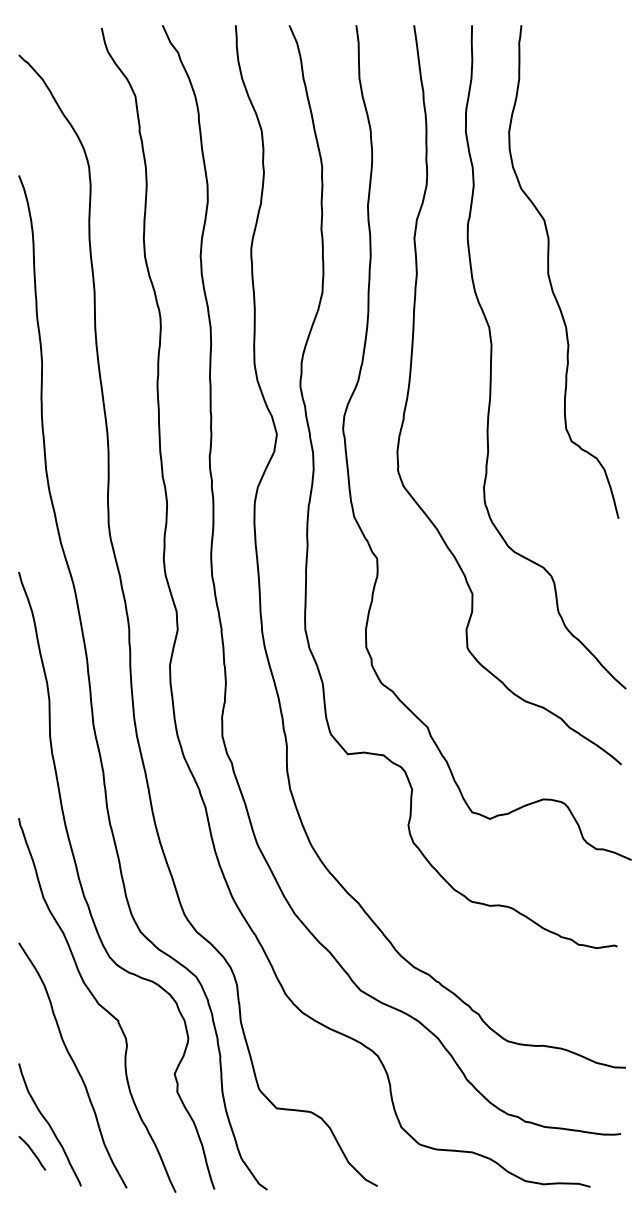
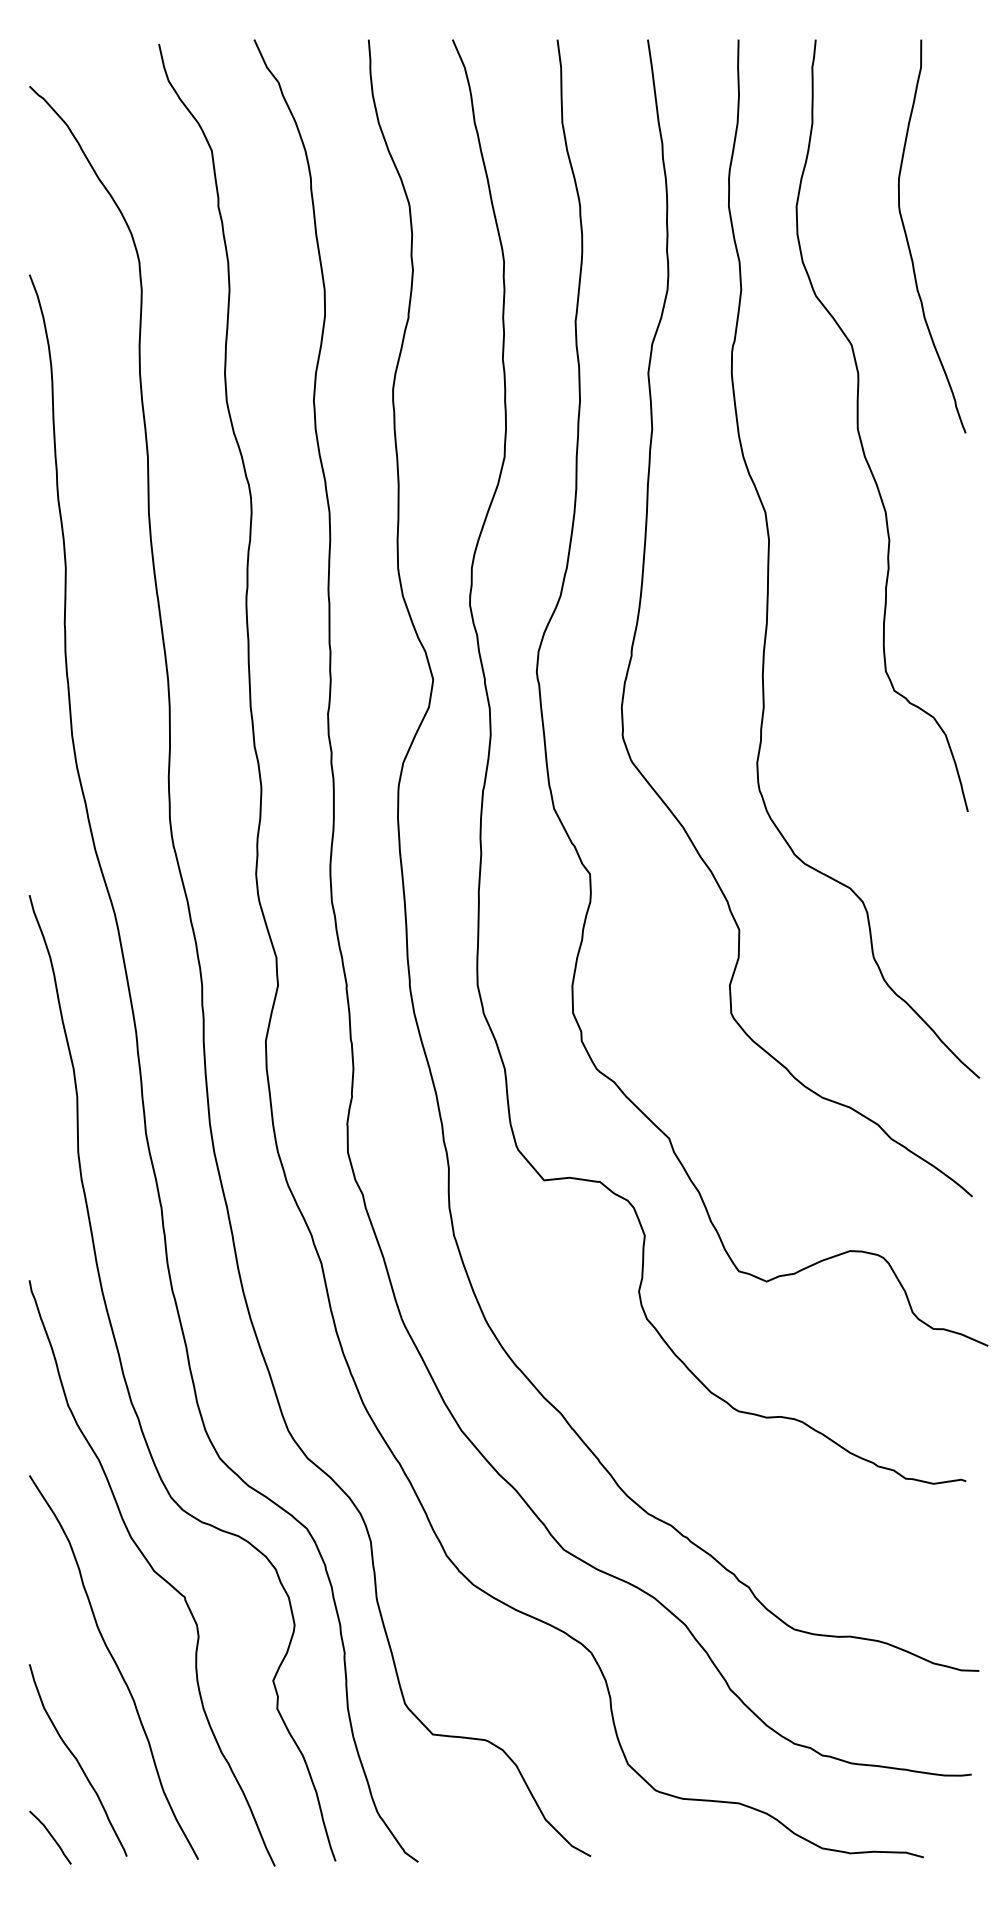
curve: (581, 155) -> (909, 243), added
curve: (32, 1153) -> (50, 1837), moved

